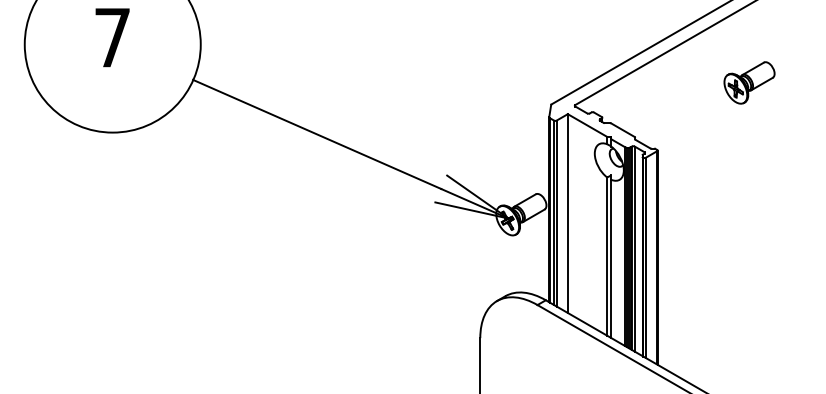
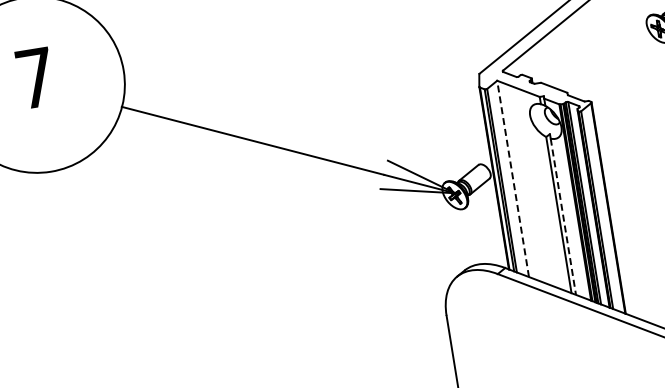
line: (567, 213) -> (512, 178), solid -> dashed
line: (611, 259) -> (563, 217), solid -> dashed

